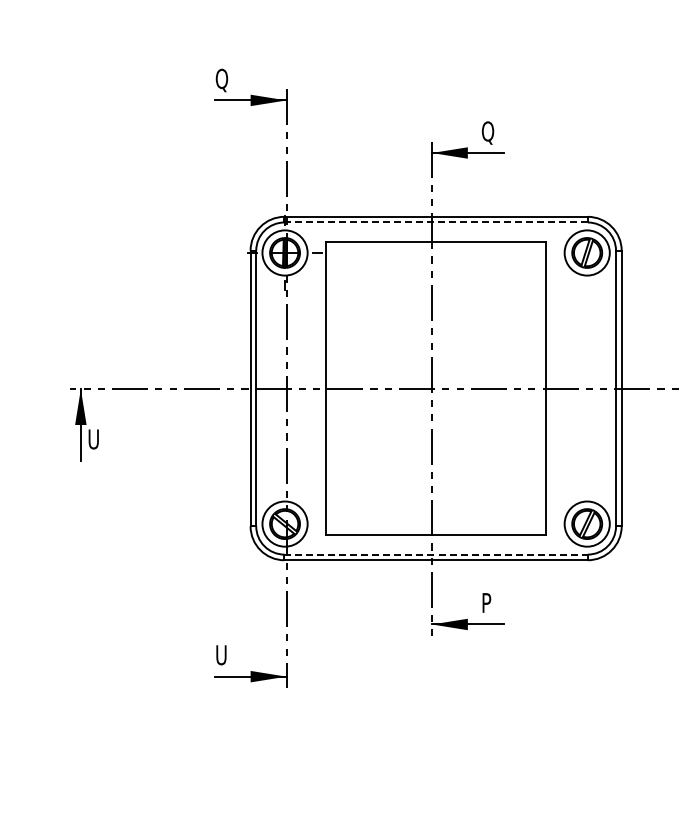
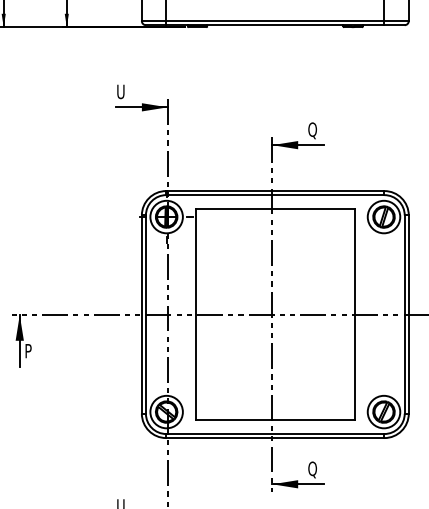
text: (221, 80) -> (120, 92), Q -> U
line: (436, 222) -> (275, 195), dashed -> solid
text: (93, 439) -> (28, 351), U -> P
line: (436, 554) -> (275, 433), dashed -> solid
text: (487, 604) -> (312, 469), P -> Q

